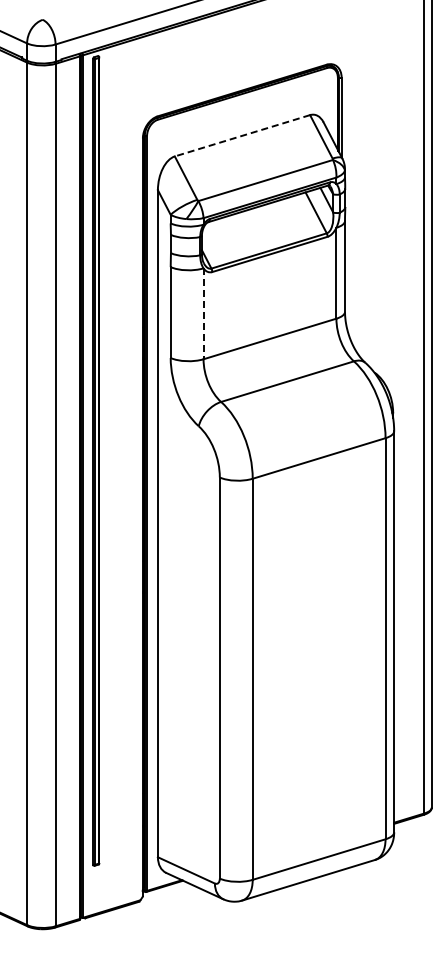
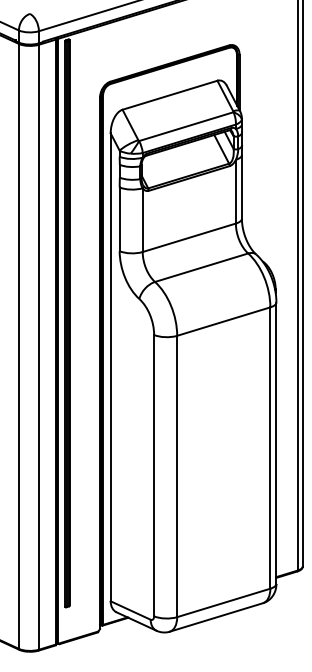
line: (242, 135) -> (170, 95), dashed -> solid
line: (203, 314) -> (142, 220), dashed -> solid

